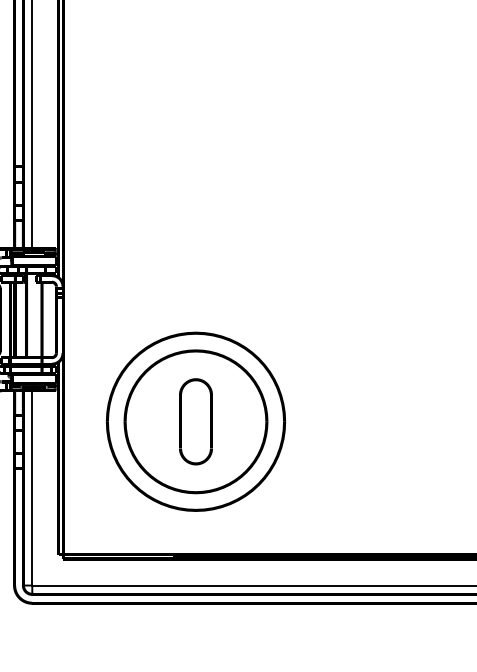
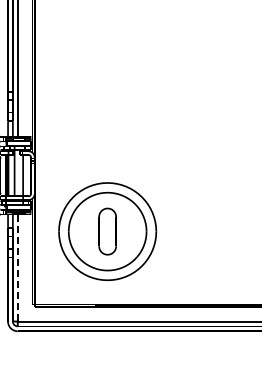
line: (31, 488) -> (17, 268), solid -> dashed

